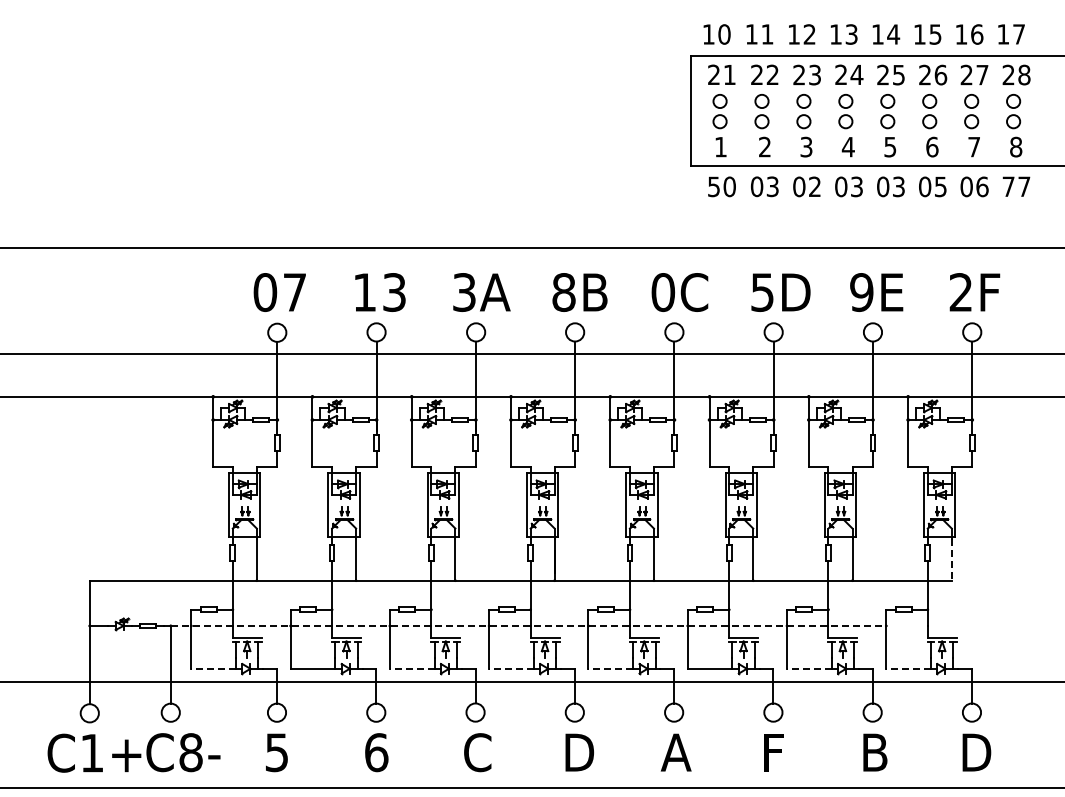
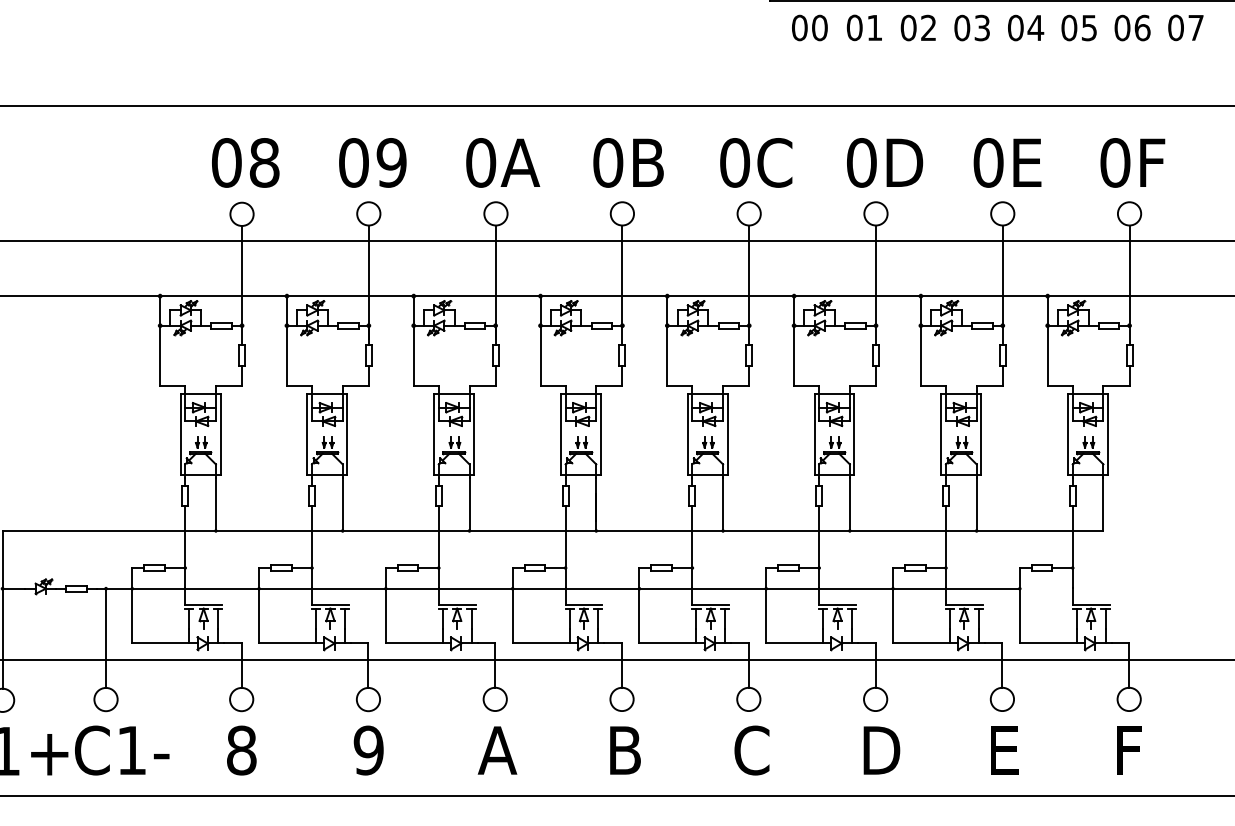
text: (713, 186) -> (799, 27), 50 -> 00
text: (772, 186) -> (874, 27), 03 -> 01
text: (898, 186) -> (1035, 27), 03 -> 04
text: (1008, 186) -> (1175, 27), 77 -> 07
text: (294, 292) -> (264, 162), 07 -> 08
text: (379, 292) -> (372, 162), 13 -> 09
text: (464, 292) -> (481, 162), 3A -> 0A
text: (563, 292) -> (607, 162), 8B -> 0B
text: (762, 292) -> (861, 162), 5D -> 0D
text: (861, 292) -> (988, 162), 9E -> 0E
text: (960, 292) -> (1114, 162), 2F -> 0F
line: (951, 560) -> (1103, 505), dashed -> solid
line: (528, 625) -> (562, 588), dashed -> solid
line: (213, 668) -> (160, 643), dashed -> solid
line: (411, 668) -> (413, 643), dashed -> solid
line: (511, 668) -> (541, 643), dashed -> solid
line: (610, 668) -> (667, 643), dashed -> solid
line: (808, 668) -> (920, 643), dashed -> solid
line: (908, 668) -> (1048, 643), dashed -> solid
text: (190, 752) -> (131, 750), C8- -> C1-
text: (276, 752) -> (241, 750), 5 -> 8
text: (376, 752) -> (368, 750), 6 -> 9
text: (477, 752) -> (497, 750), C -> A
text: (582, 752) -> (631, 750), D -> B
text: (675, 752) -> (750, 750), A -> C
text: (778, 752) -> (882, 750), F -> D
text: (875, 752) -> (1006, 750), B -> E
text: (976, 752) -> (1134, 750), D -> F

